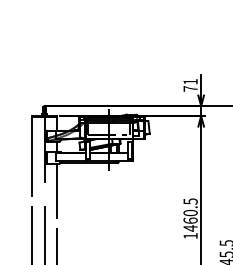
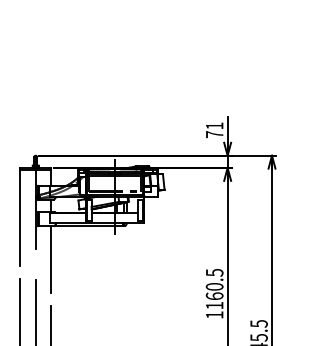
text: (190, 228) -> (214, 305), 1460.5 -> 1160.5

